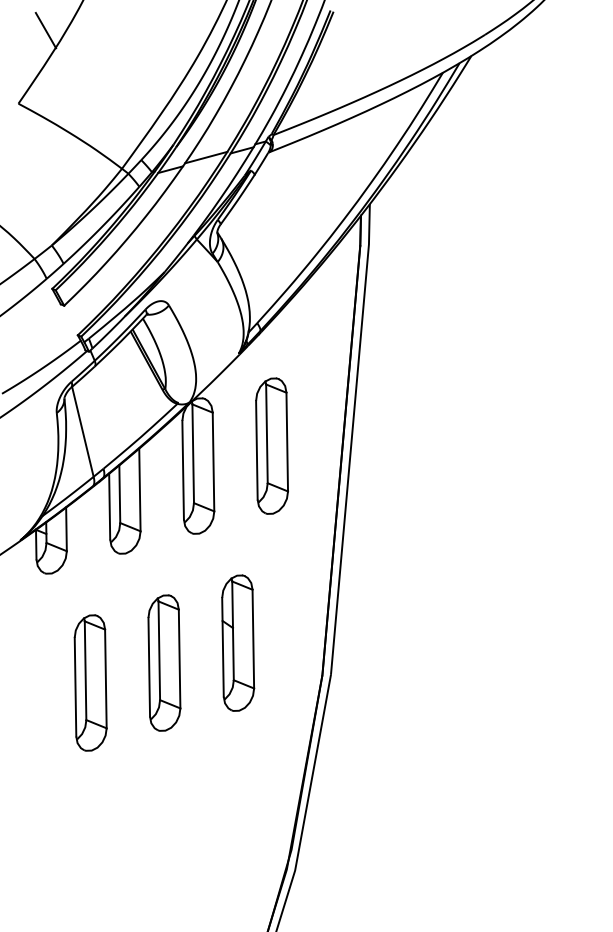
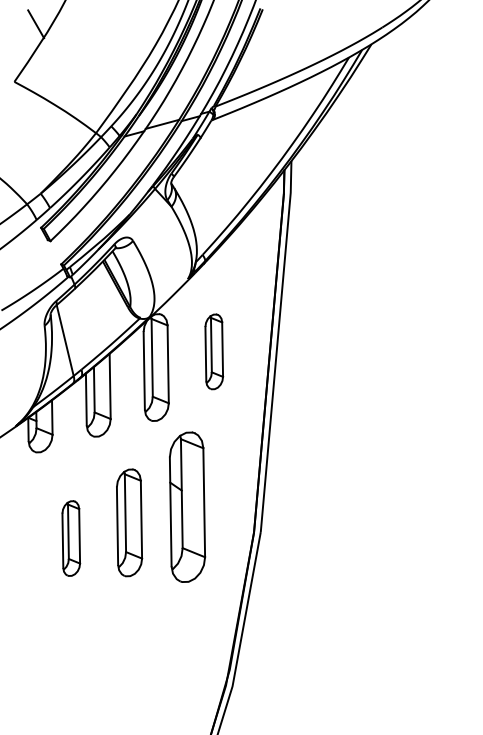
part: (270, 445) -> (213, 351), size x0.7
part: (238, 642) -> (187, 506), size x1.4
part: (89, 682) -> (70, 538), size x0.7

